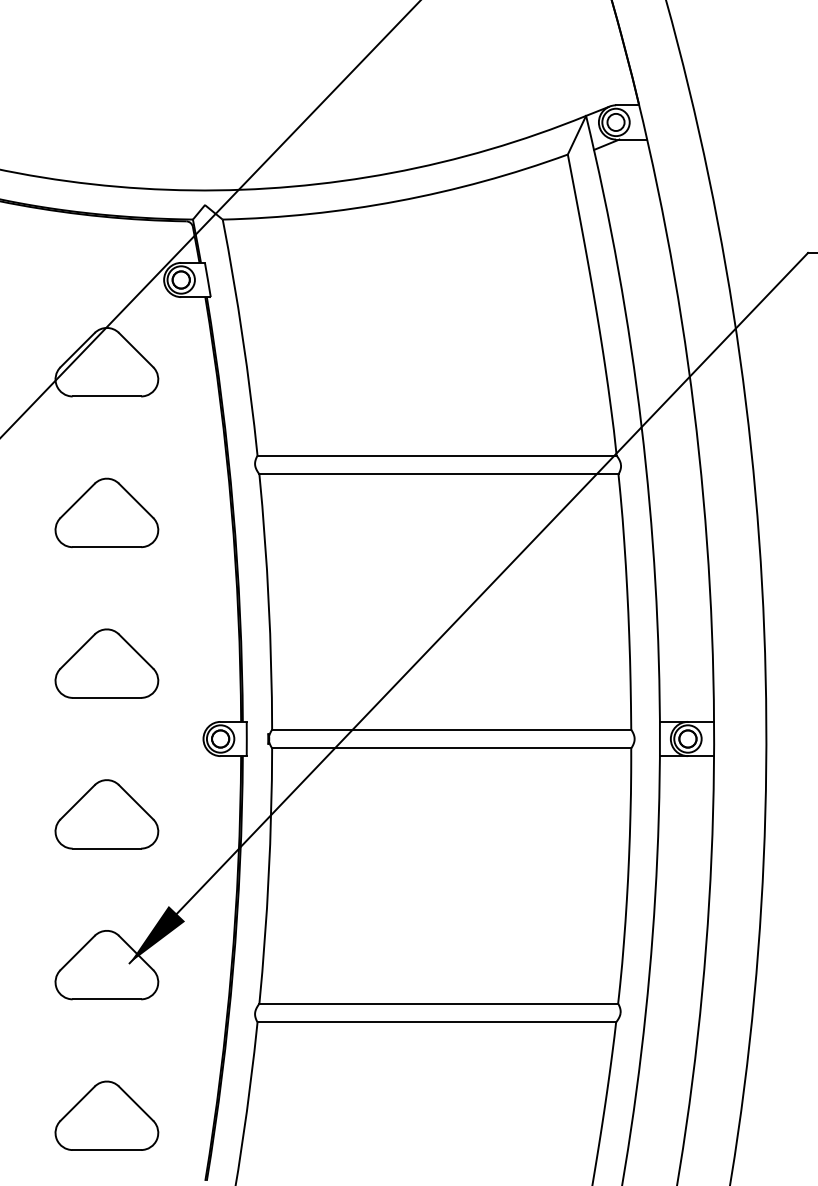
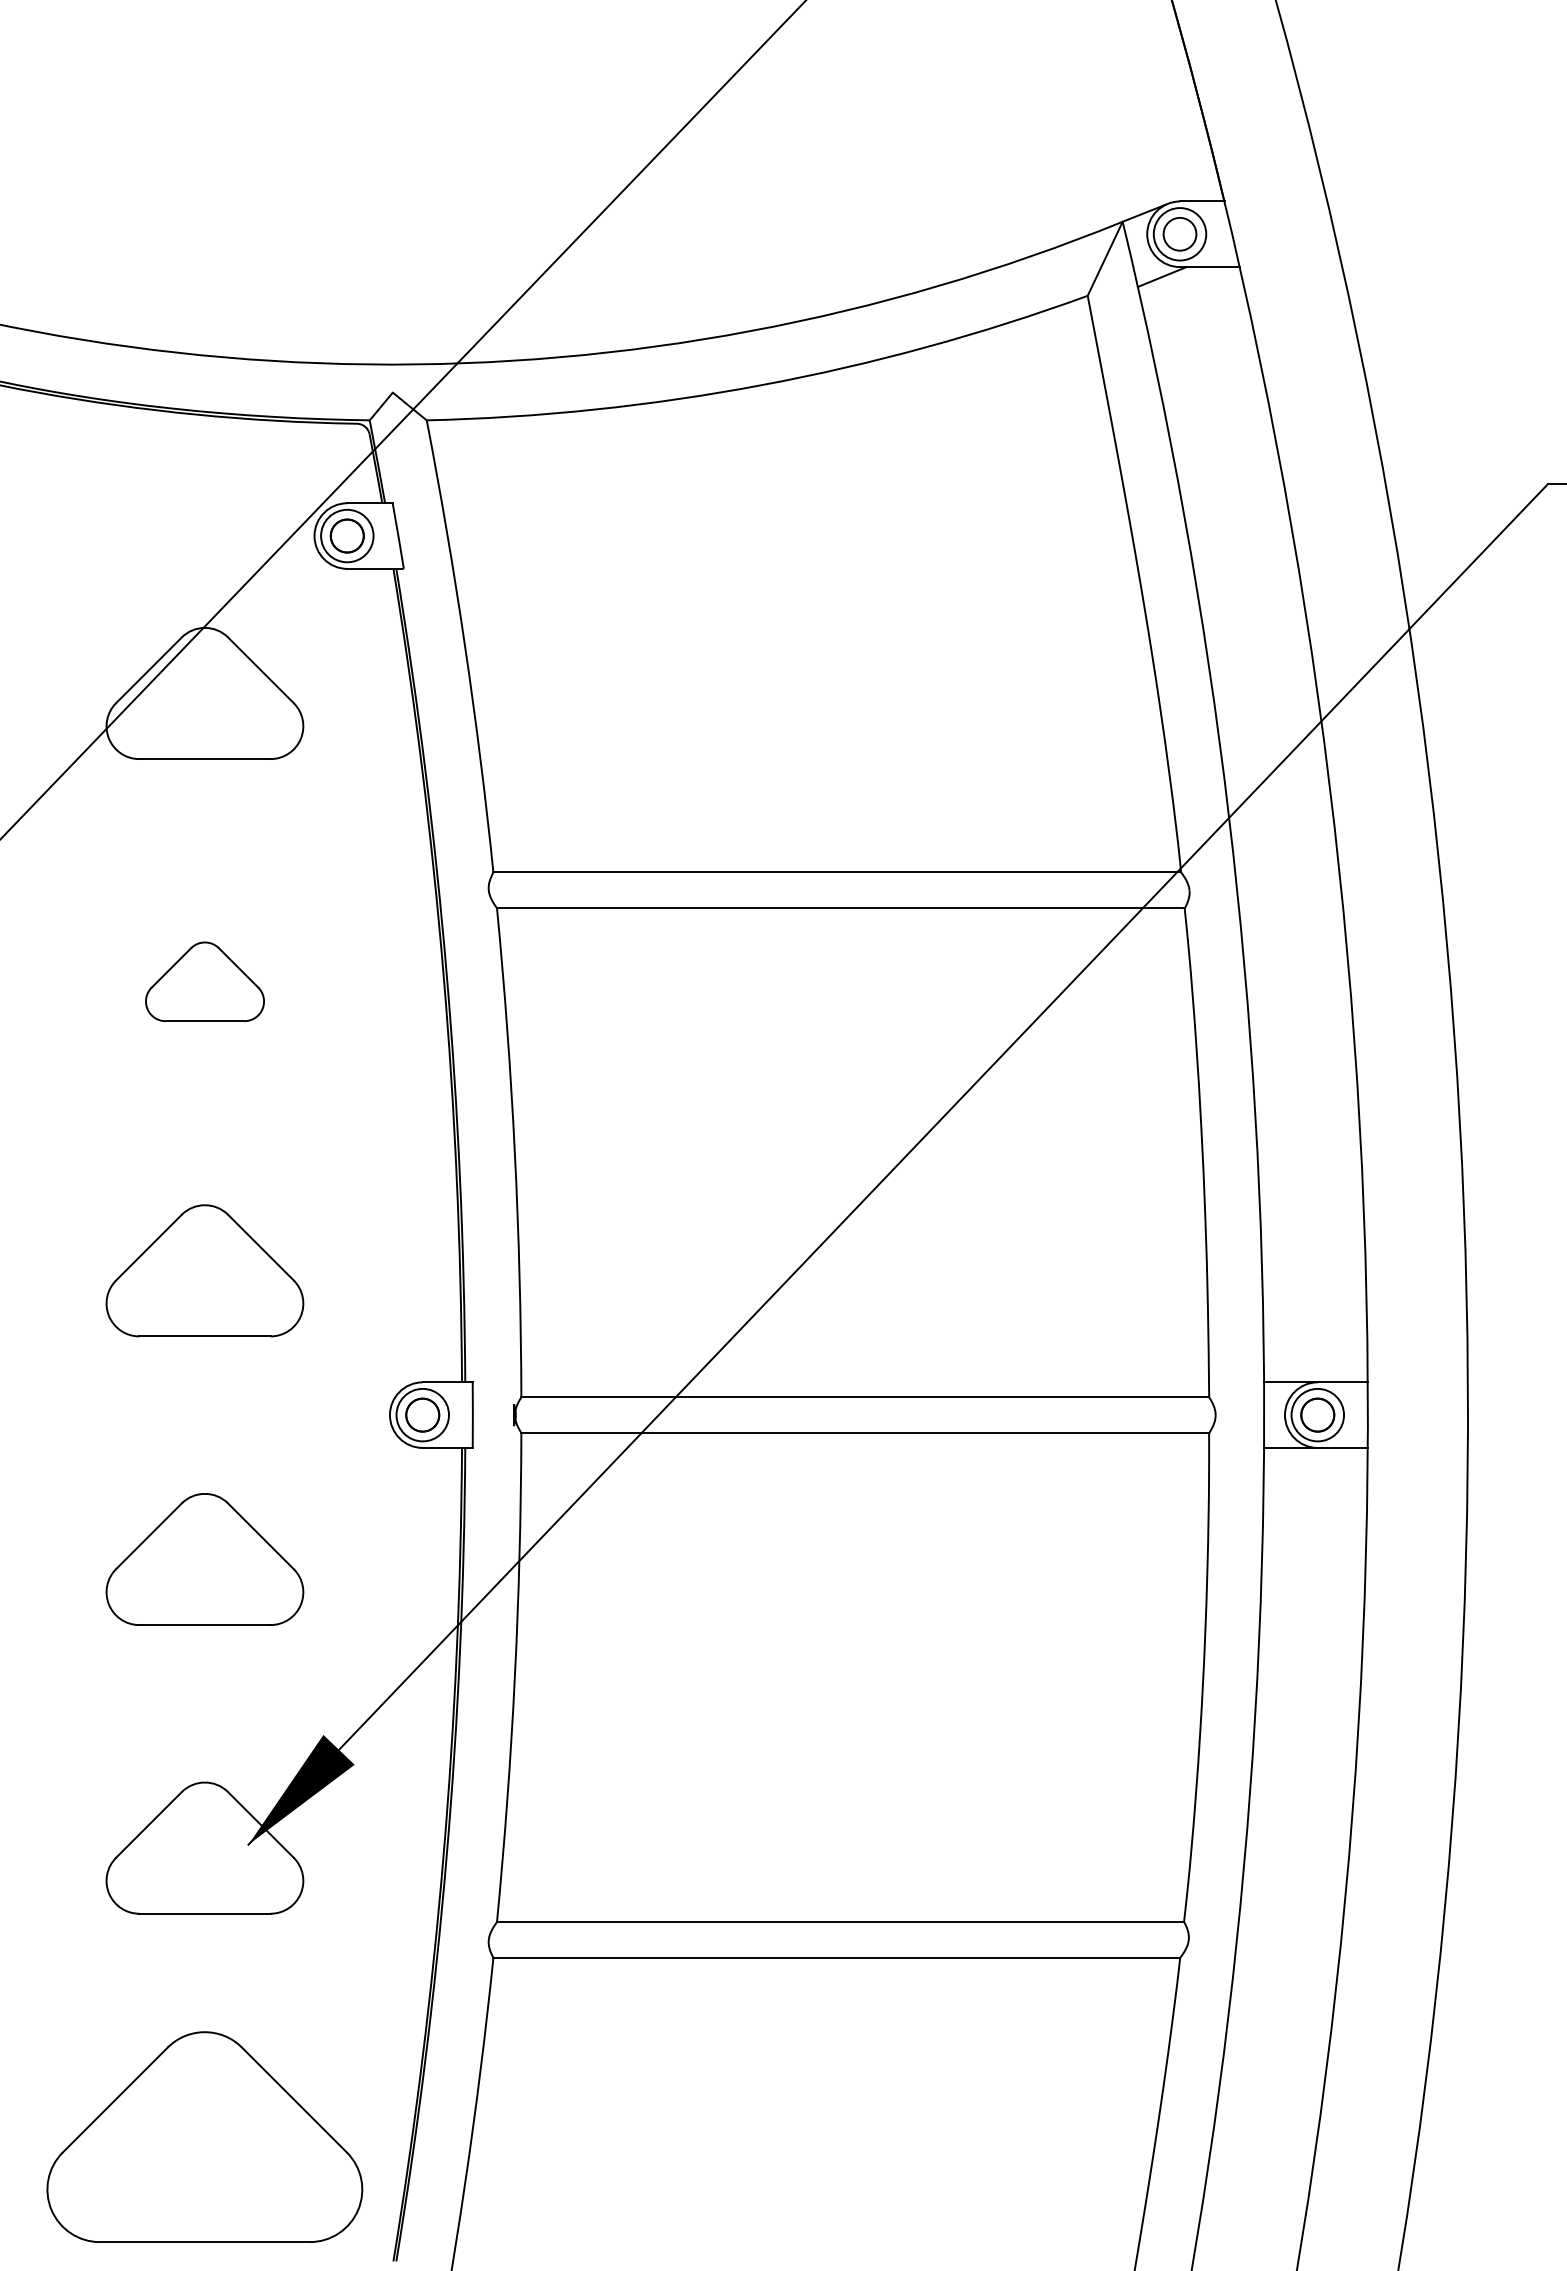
part: (106, 512) -> (204, 981), size x0.6
part: (106, 1115) -> (204, 2136), size x1.6

